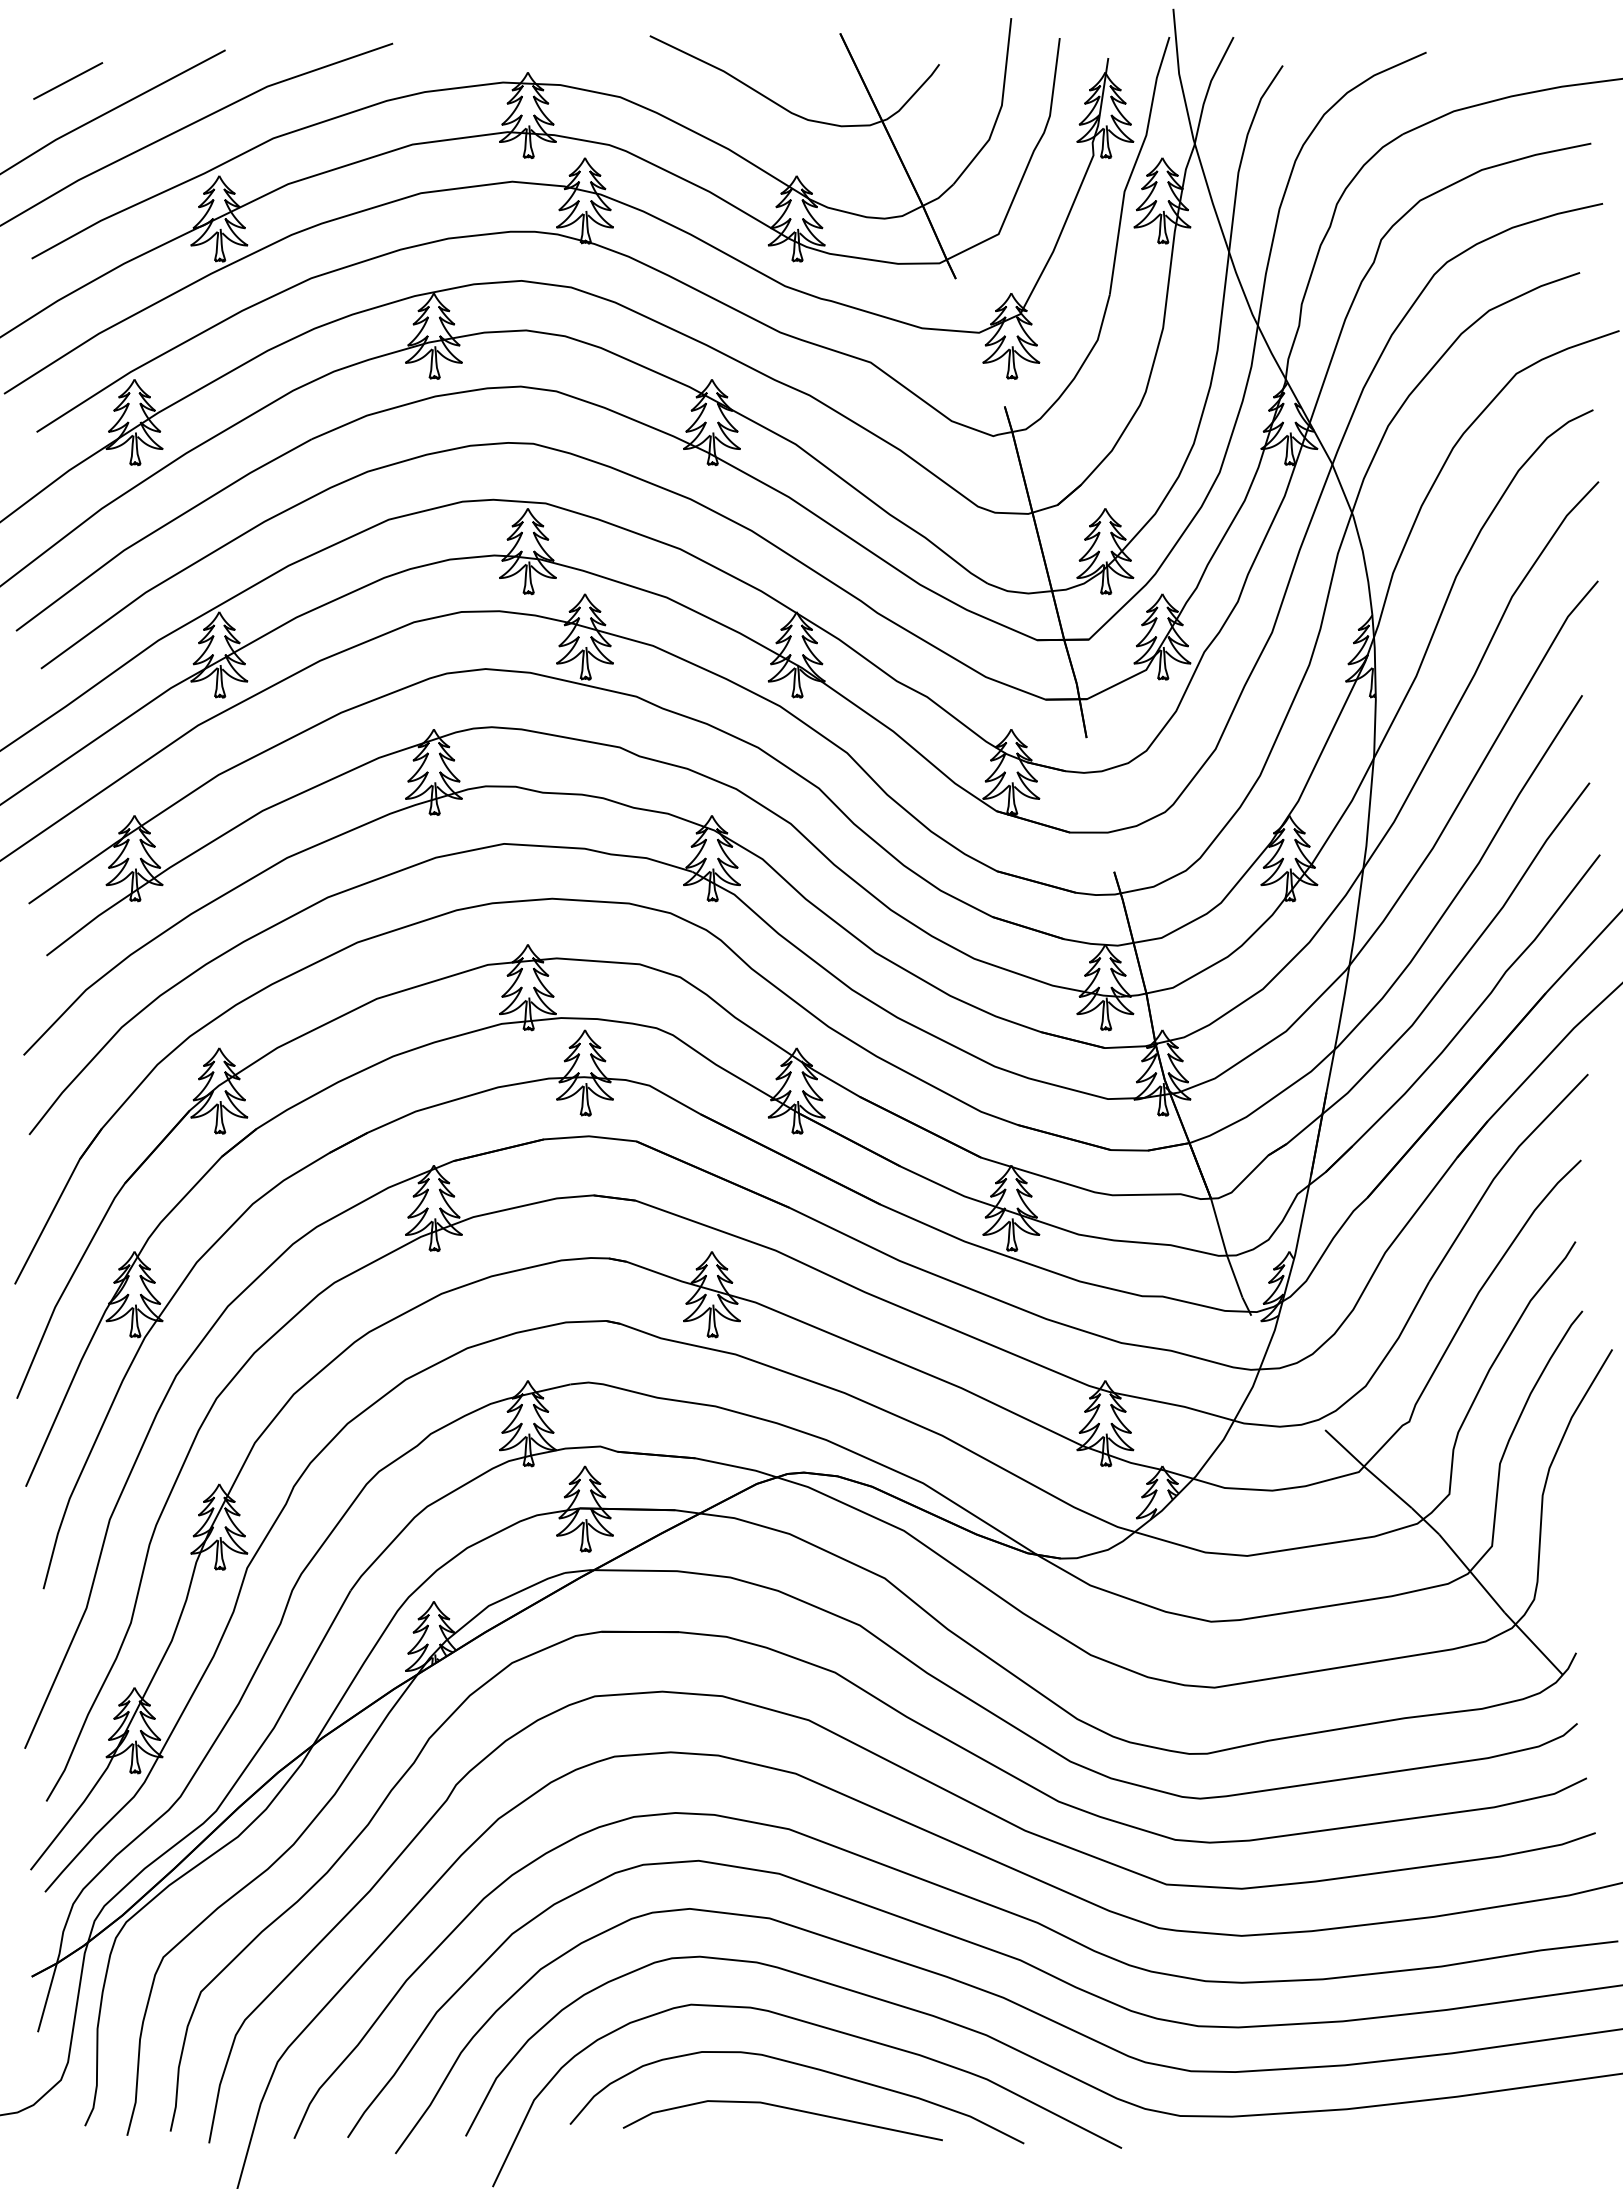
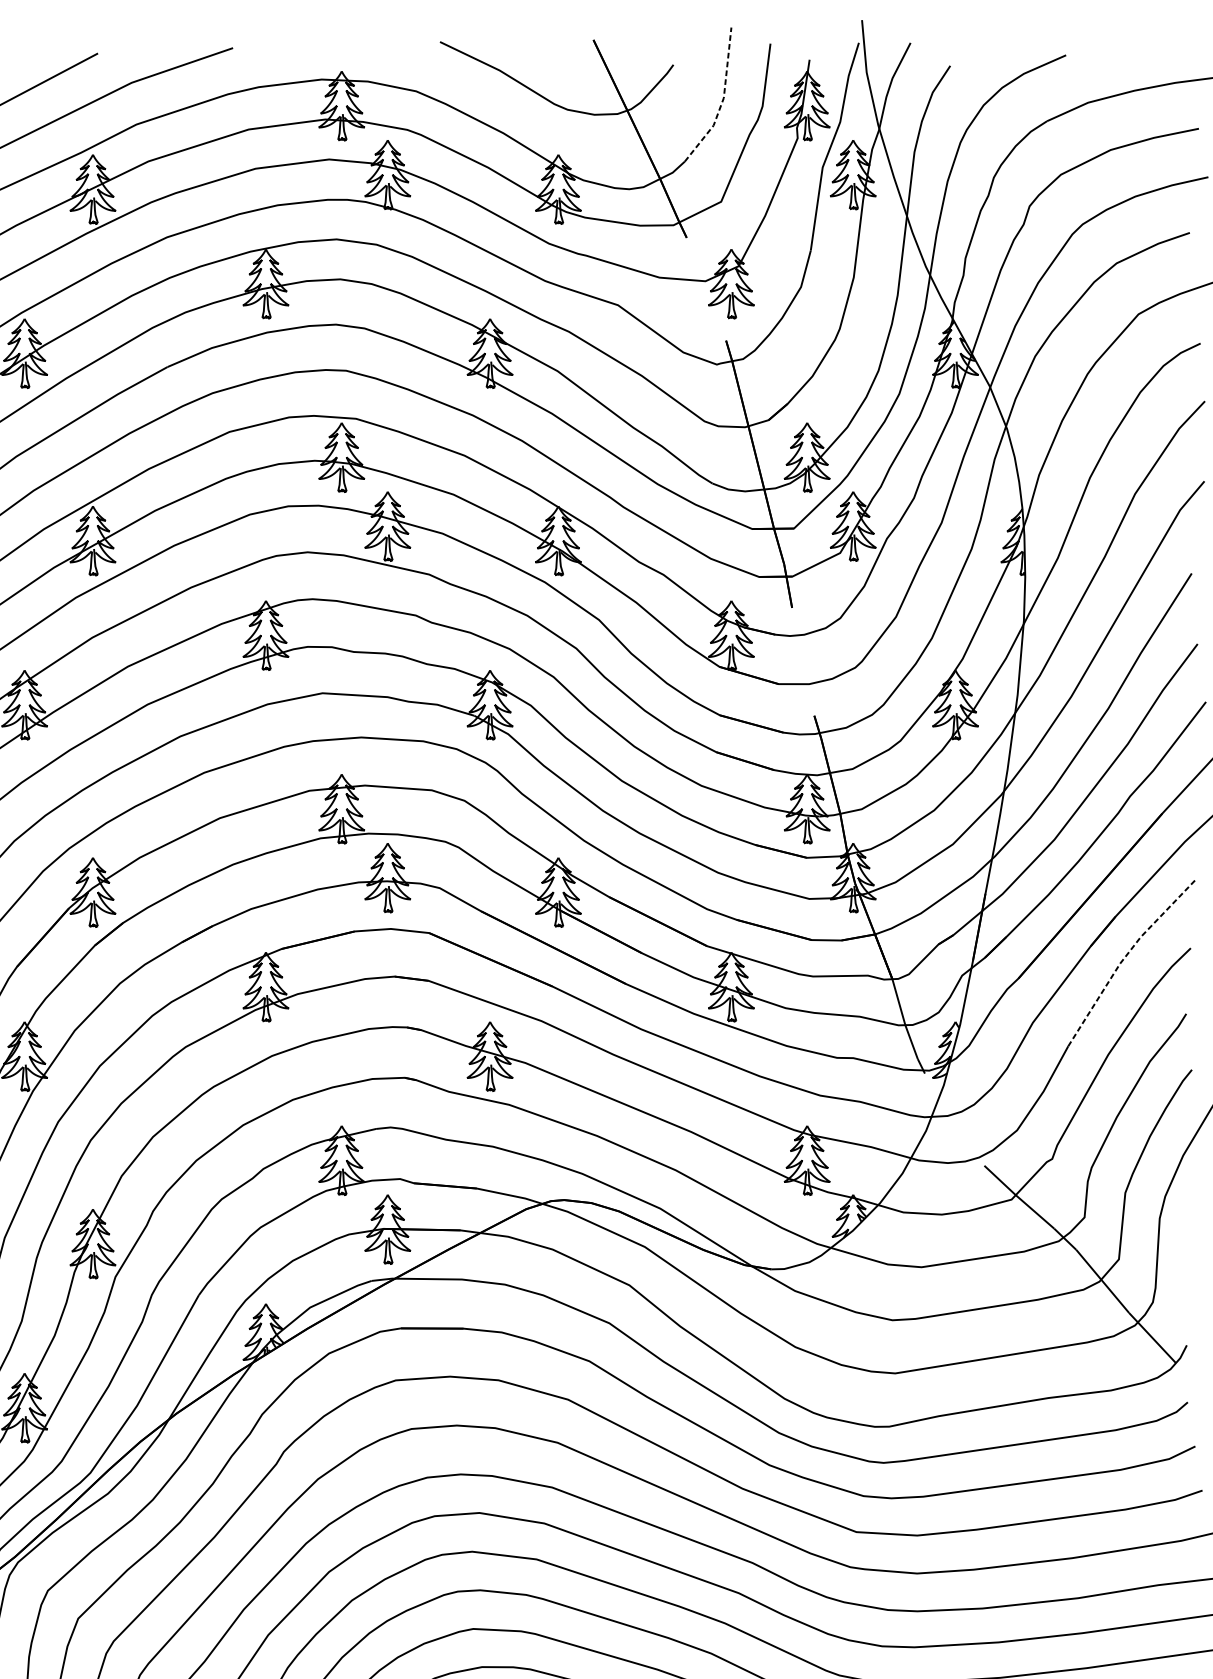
line: (1000, 108) -> (722, 100), solid -> dashed
line: (1499, 1171) -> (1124, 957), solid -> dashed

